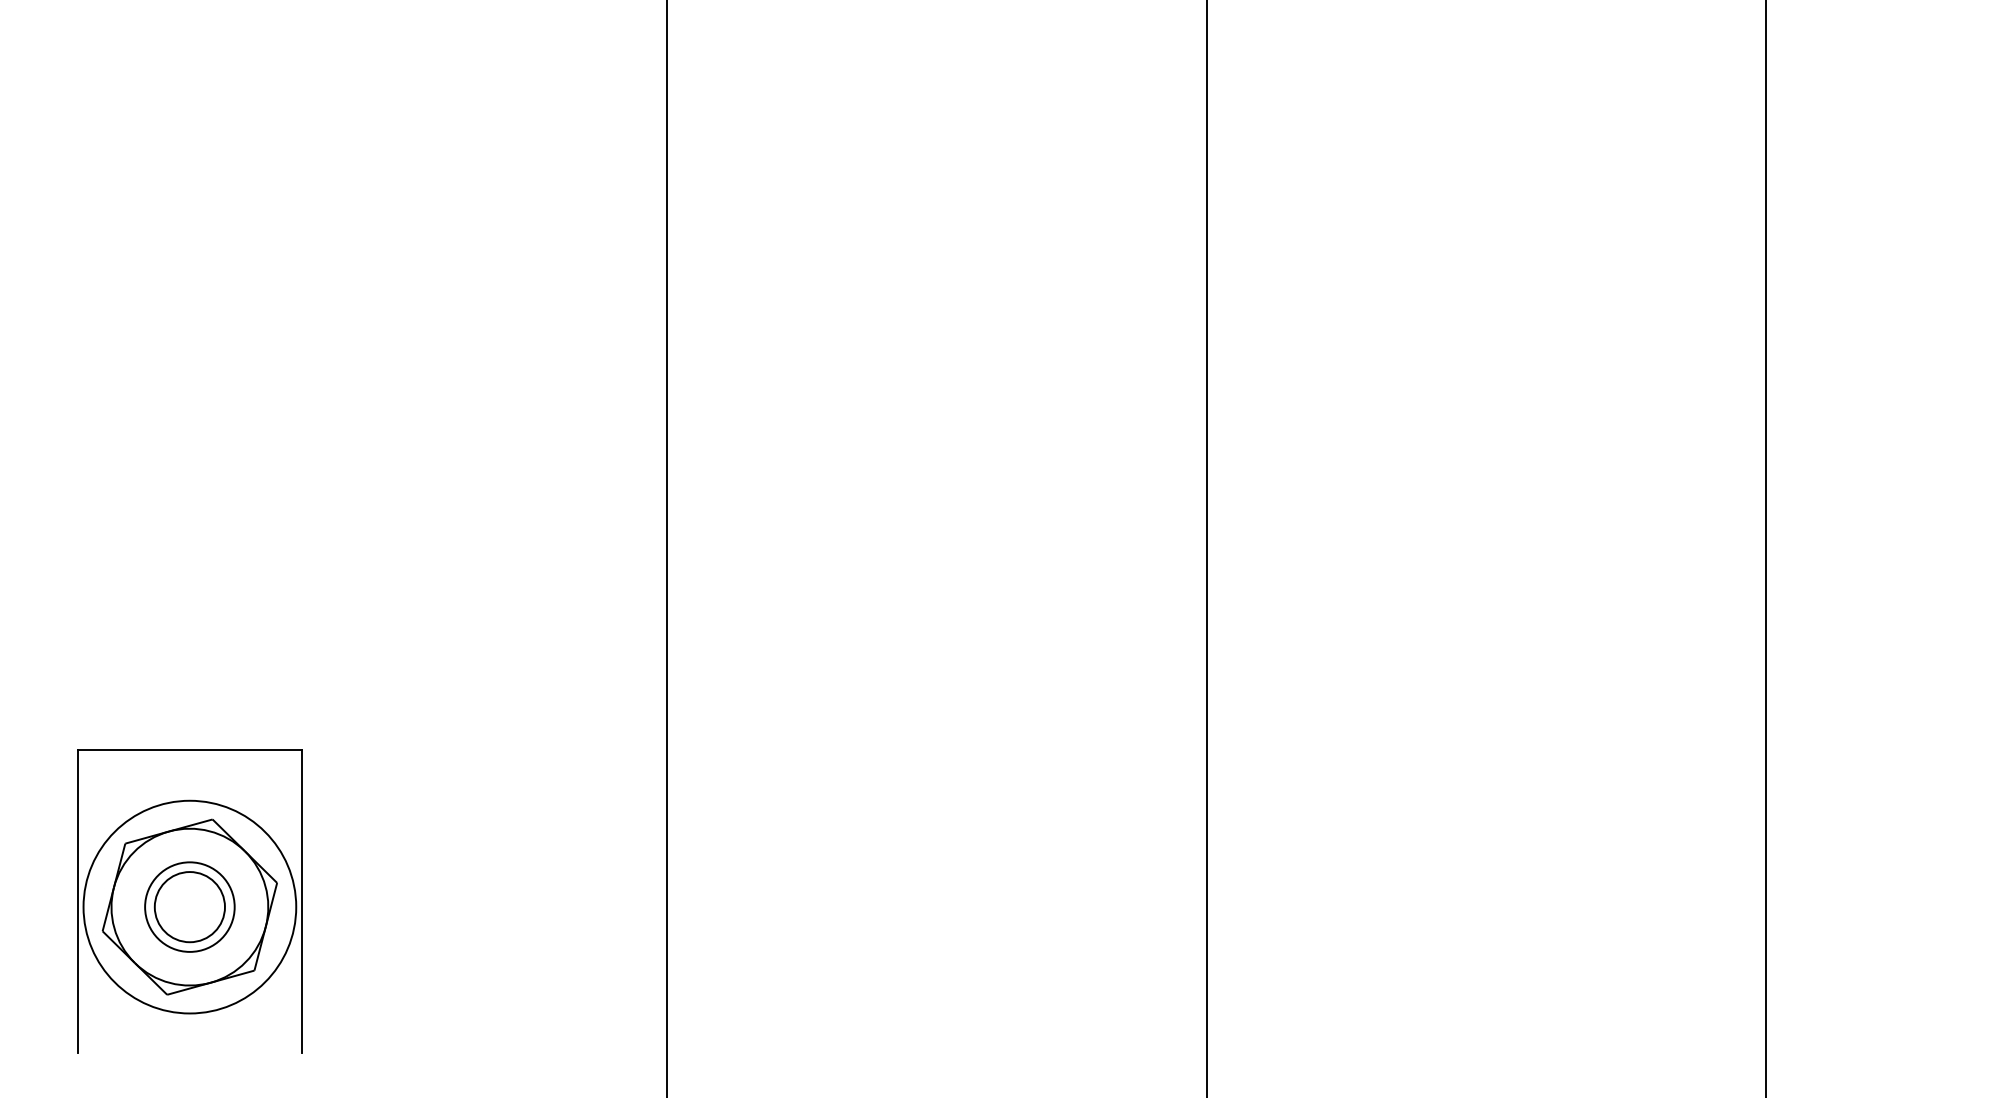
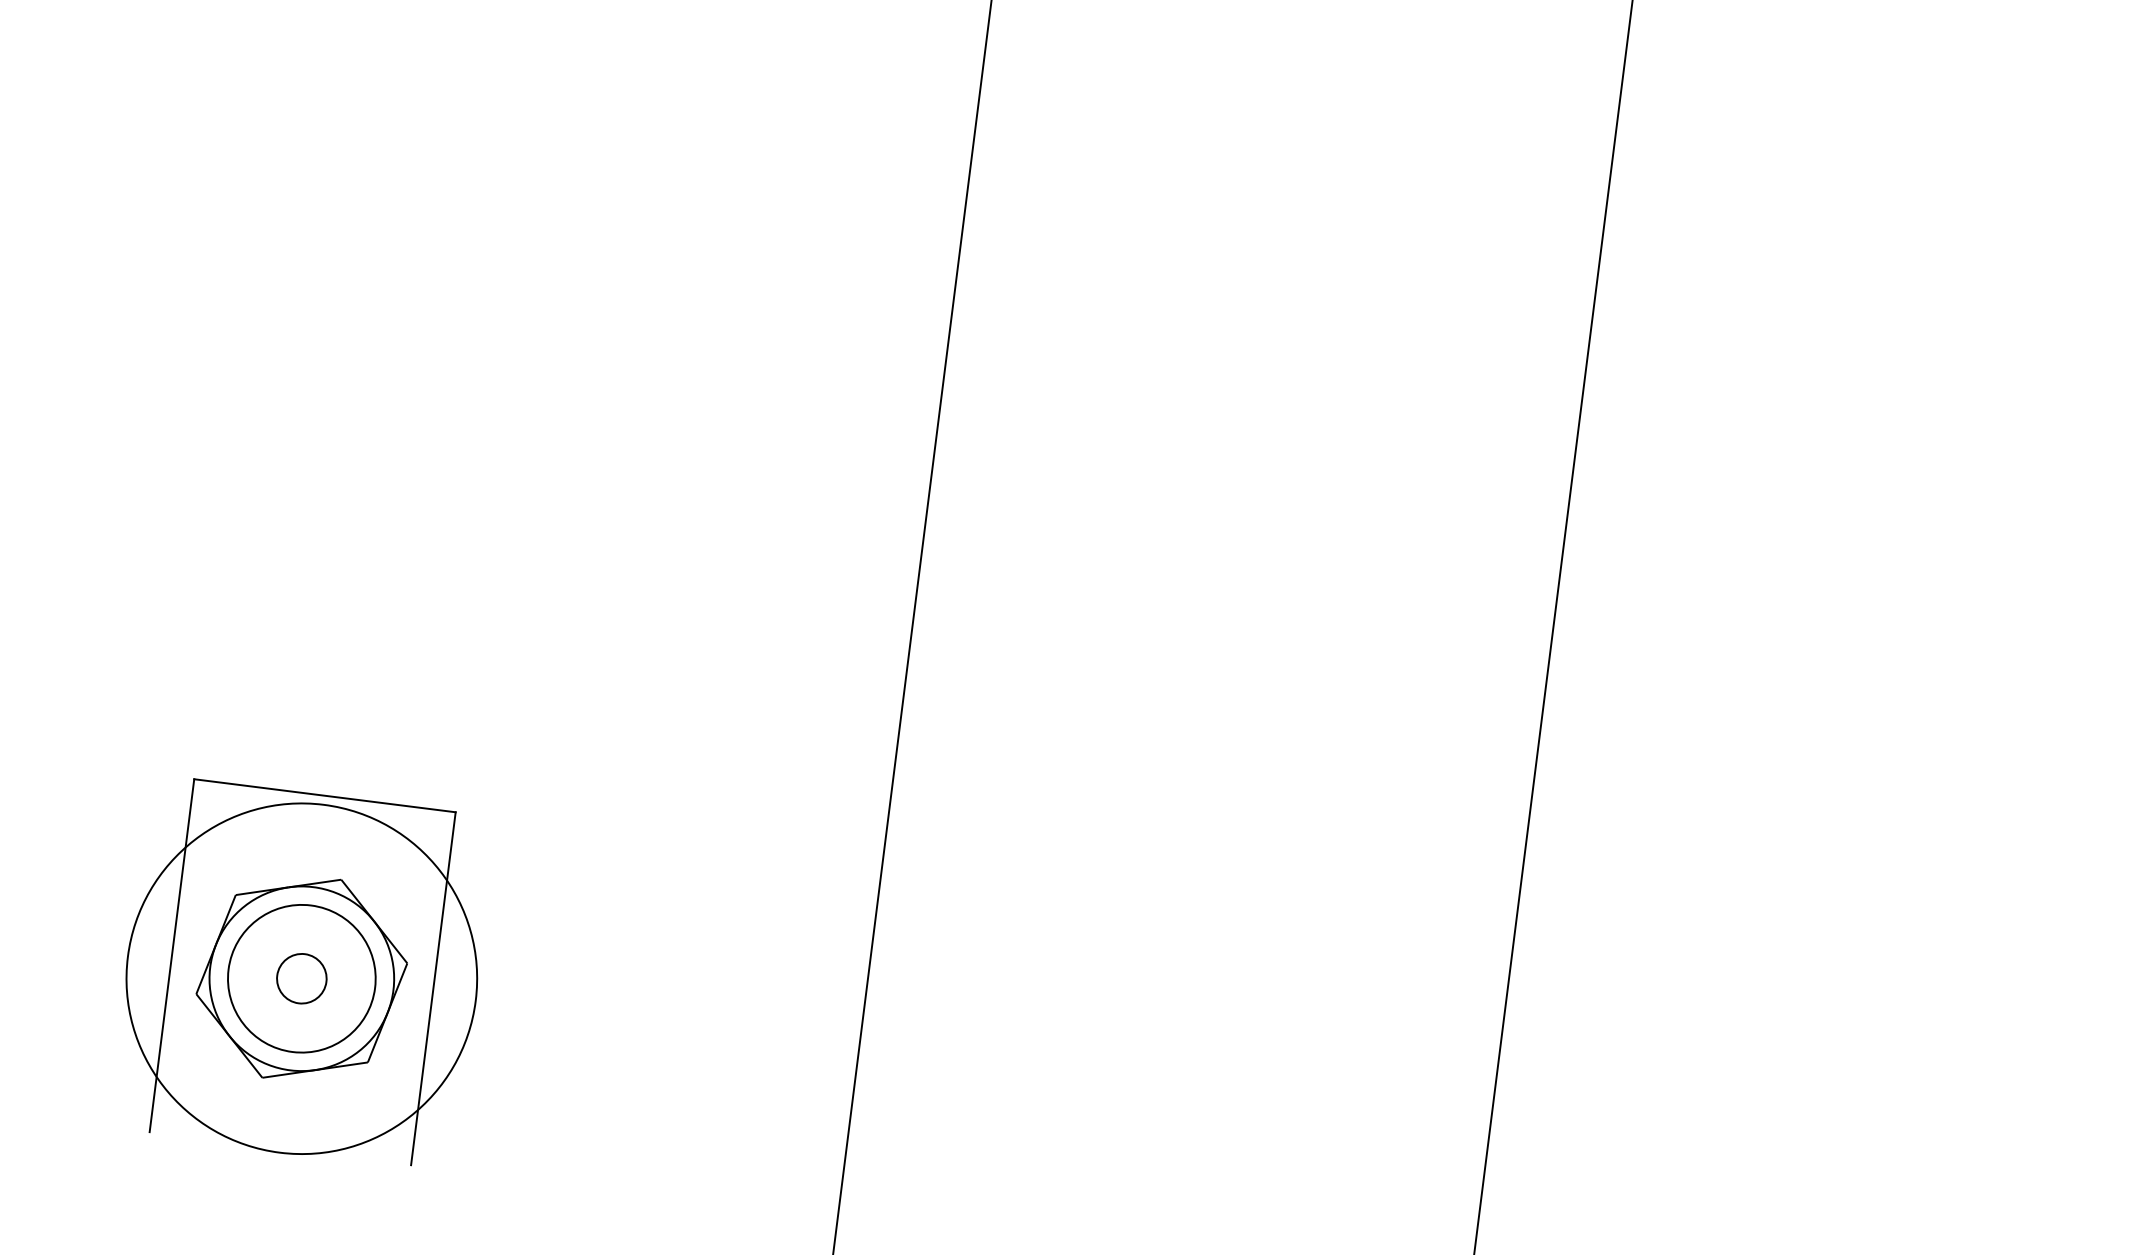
circle: (189, 906) -> (301, 977), size x1.4
circle: (189, 906) -> (301, 977), size x1.4
circle: (189, 907) -> (301, 979), size x0.6

